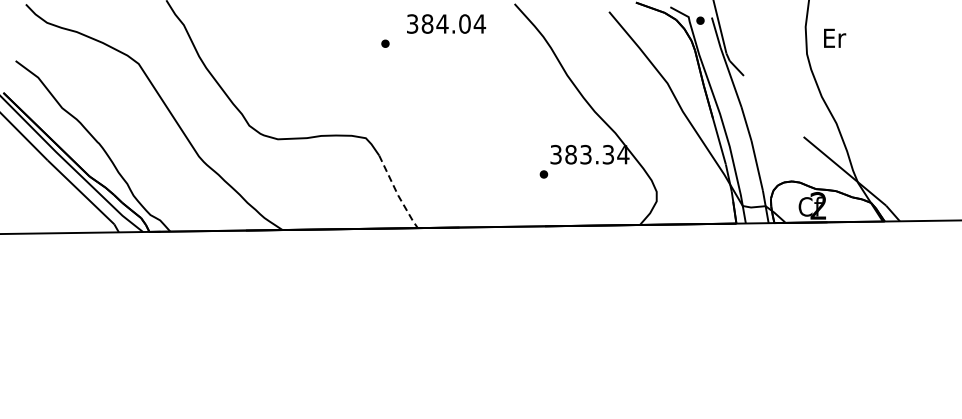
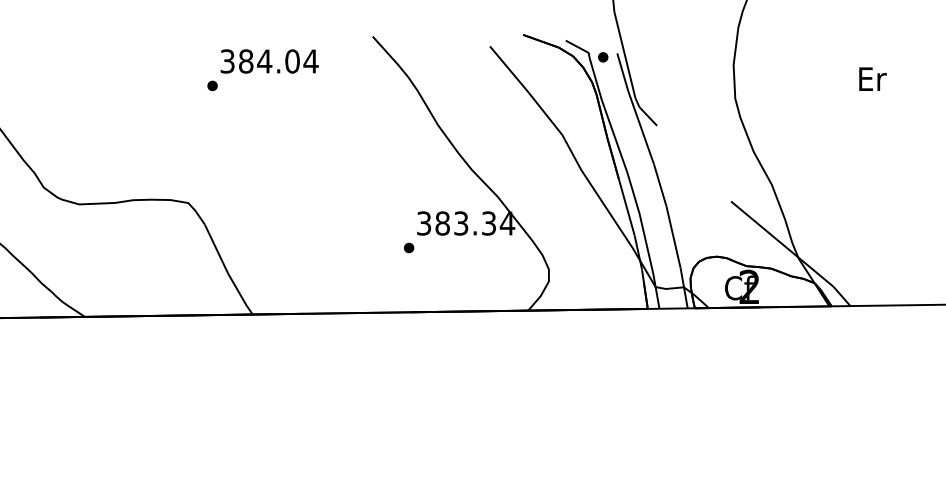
text: (446, 23) -> (269, 60), moved
text: (835, 37) -> (873, 78), moved
line: (397, 193) -> (227, 271), dashed -> solid

